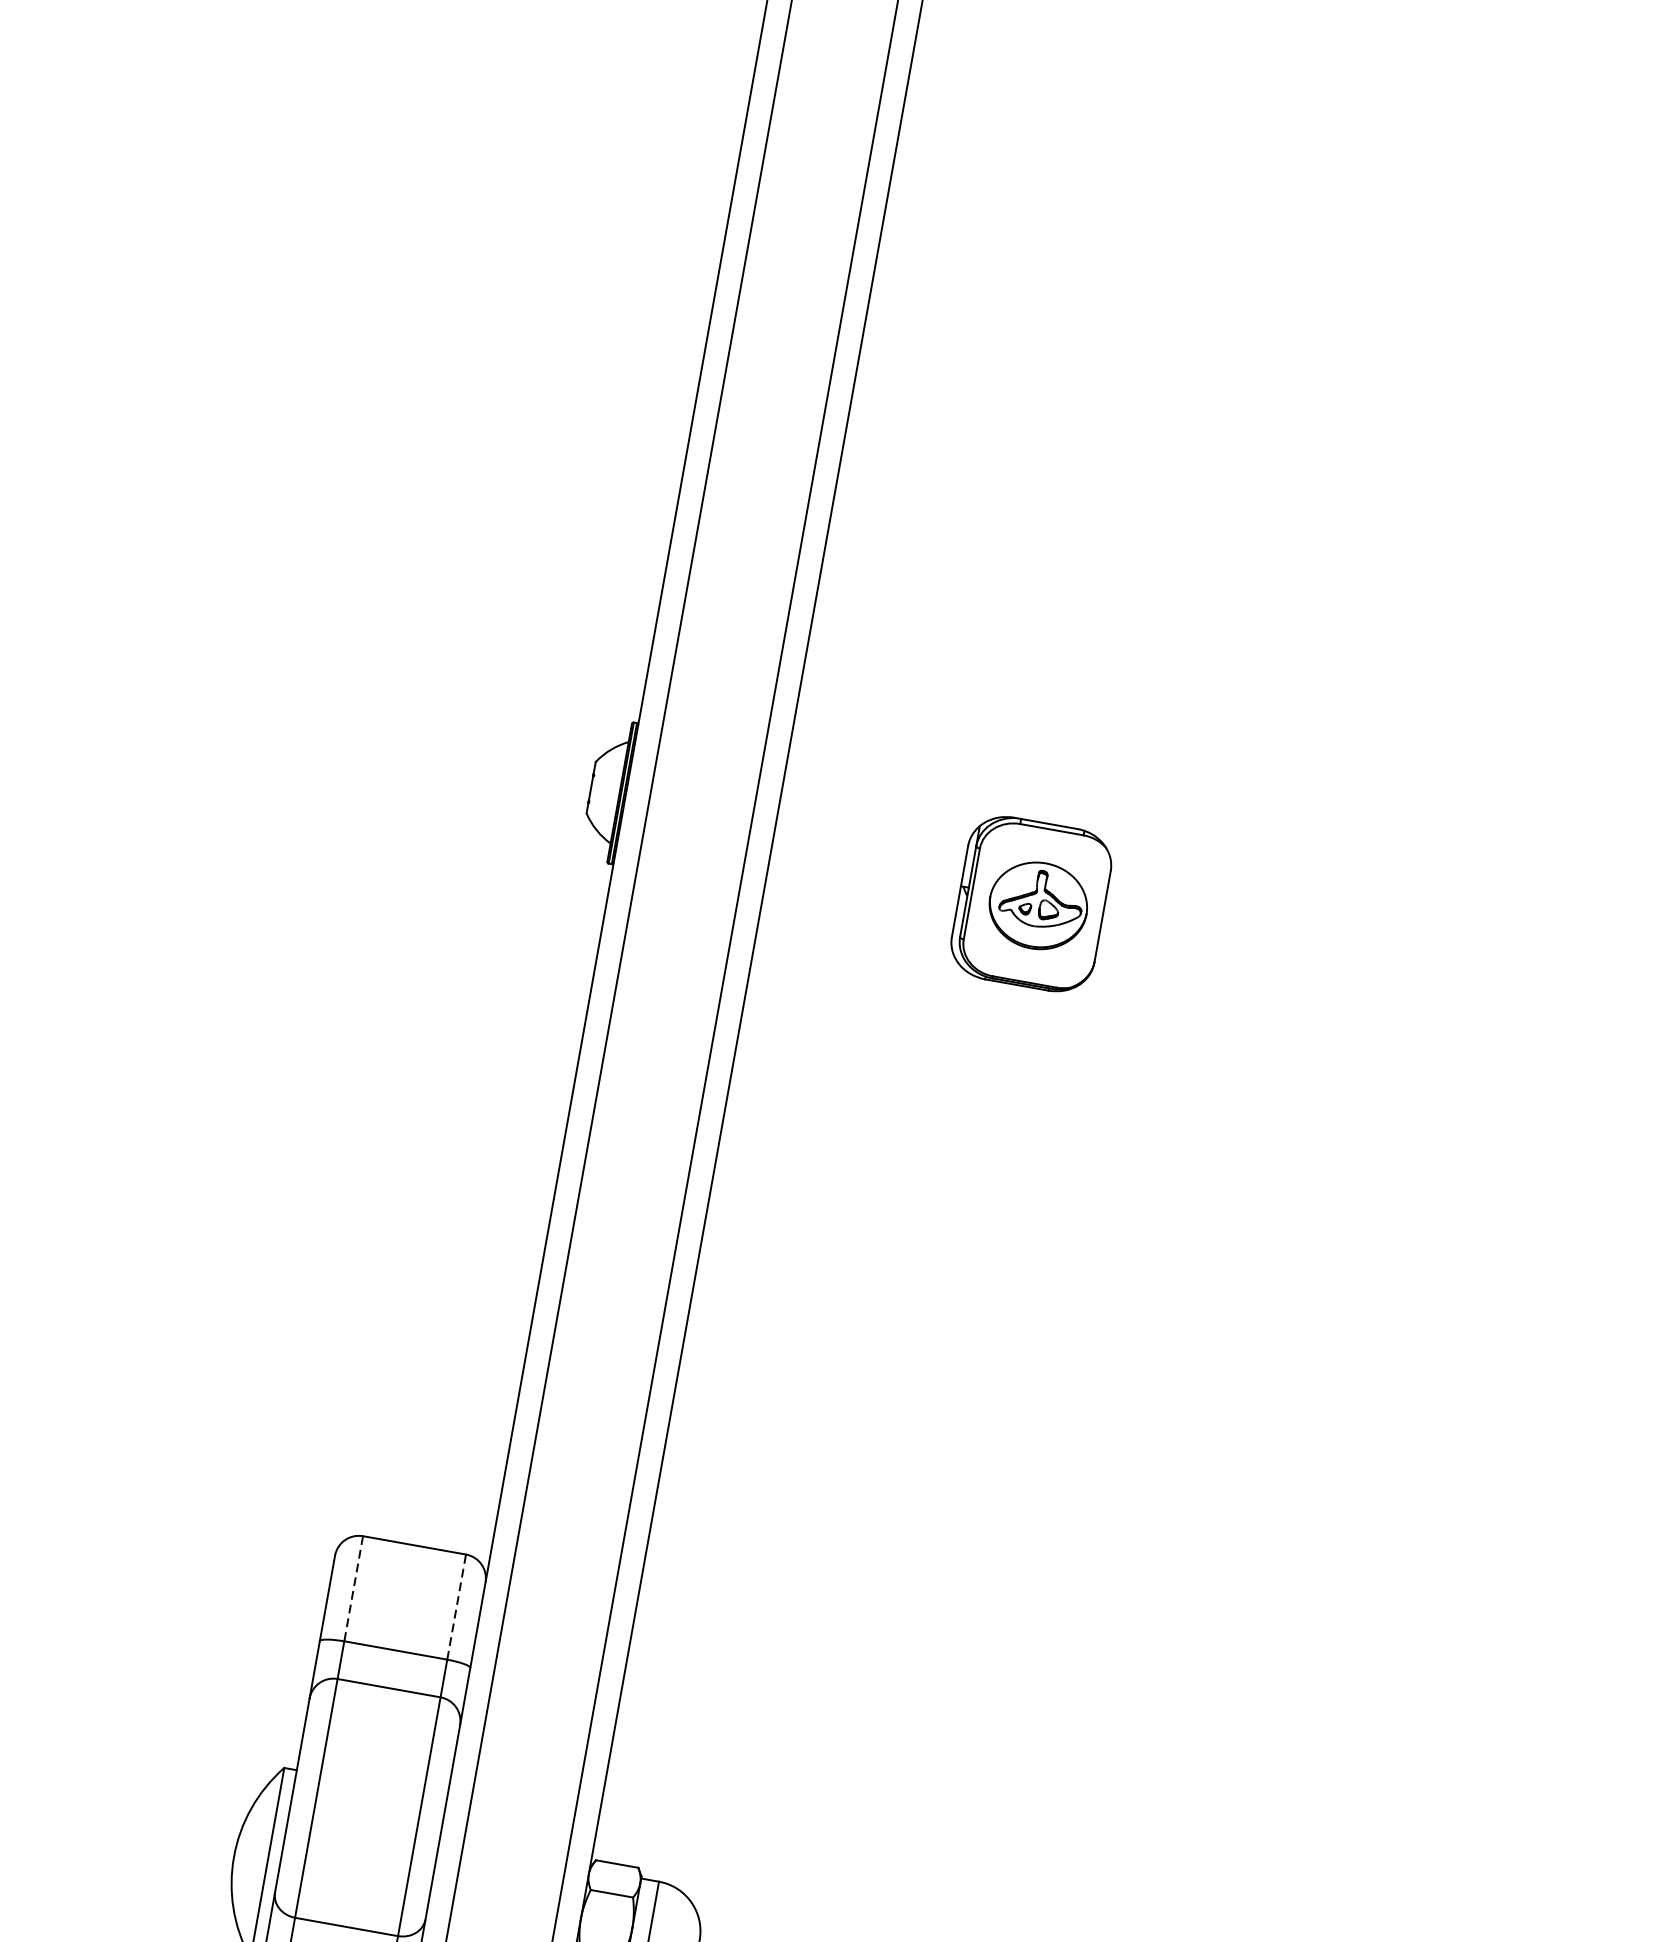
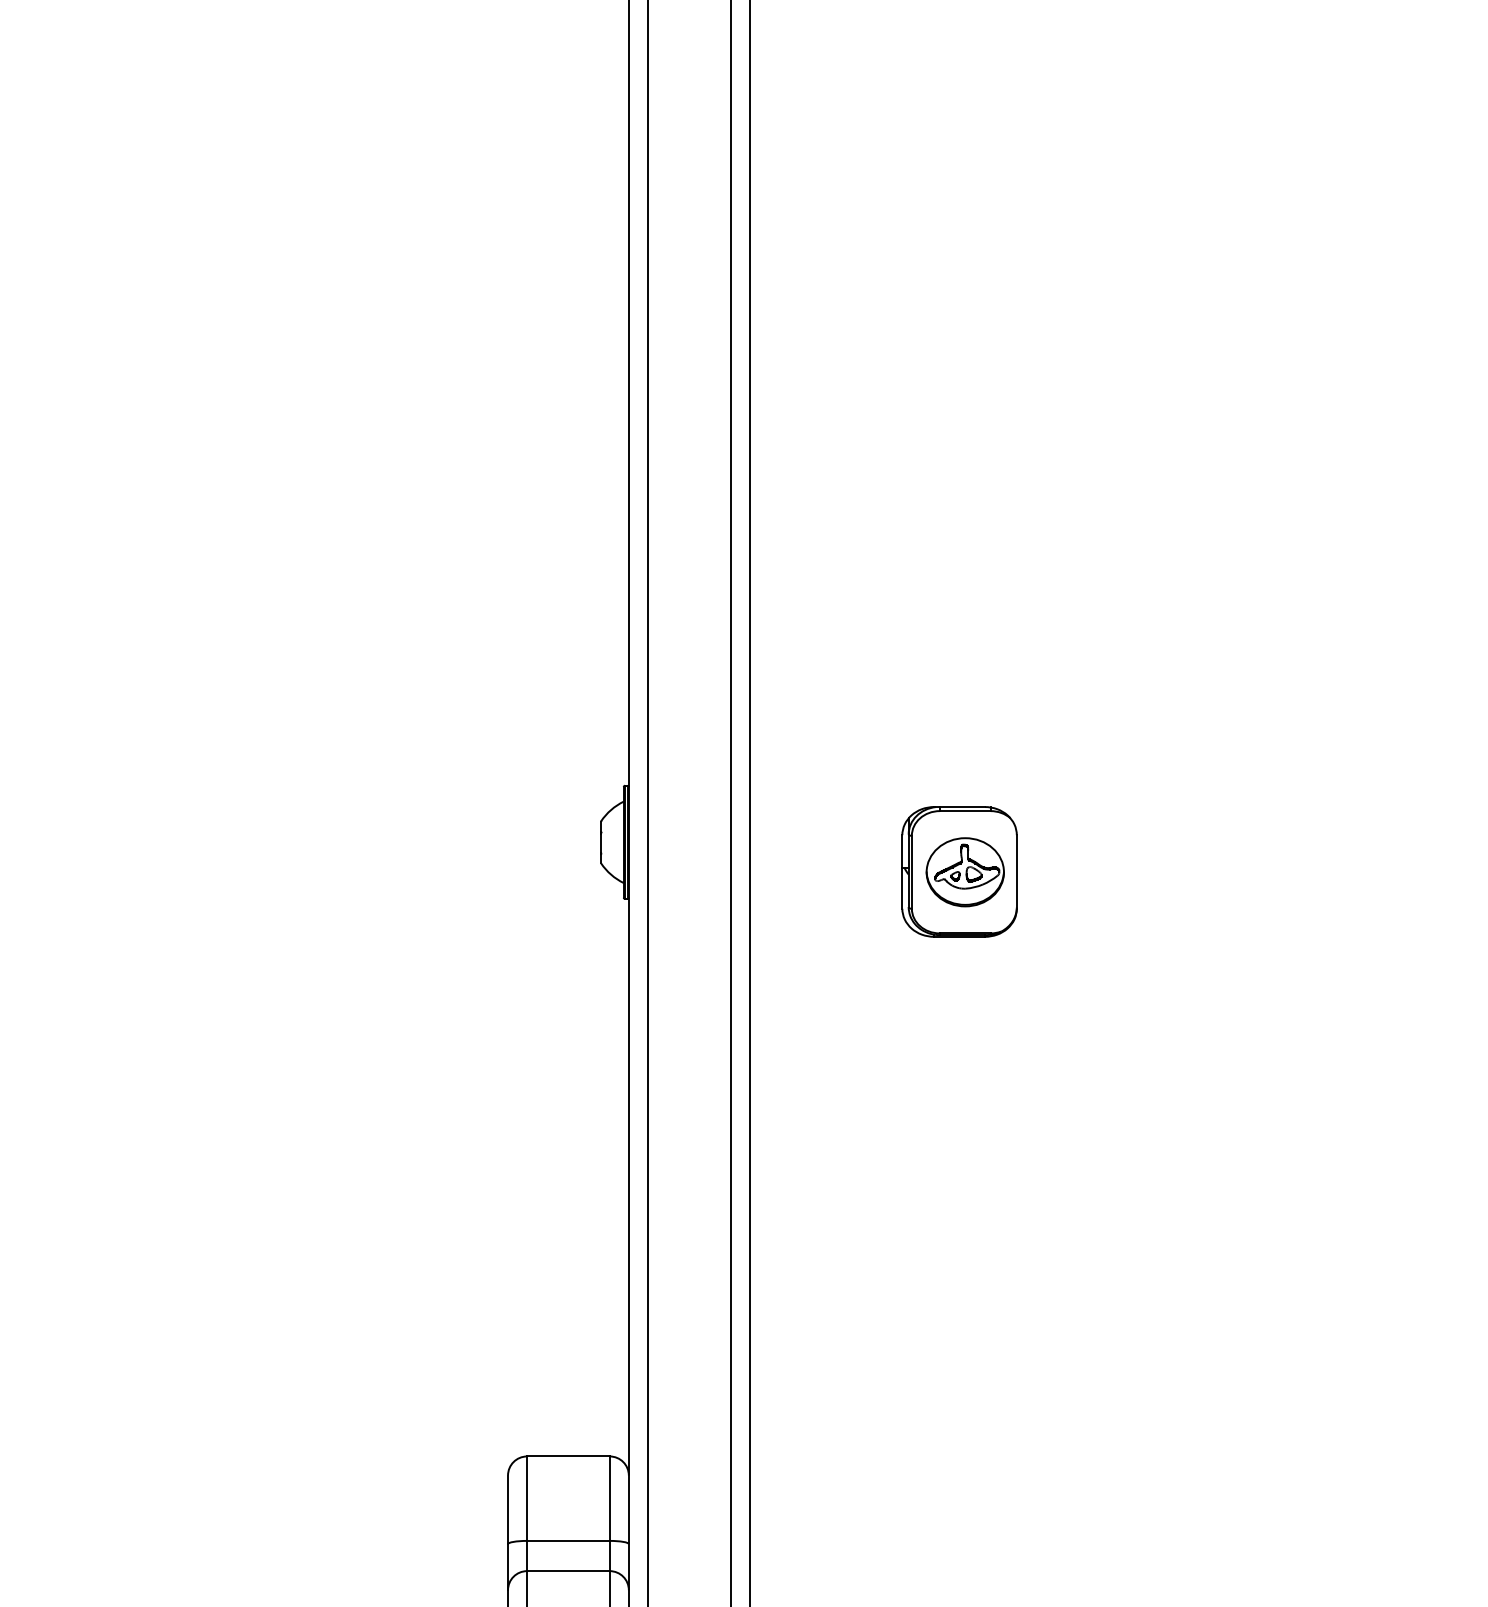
line: (353, 1589) -> (527, 1499), dashed -> solid
line: (456, 1606) -> (609, 1498), dashed -> solid

